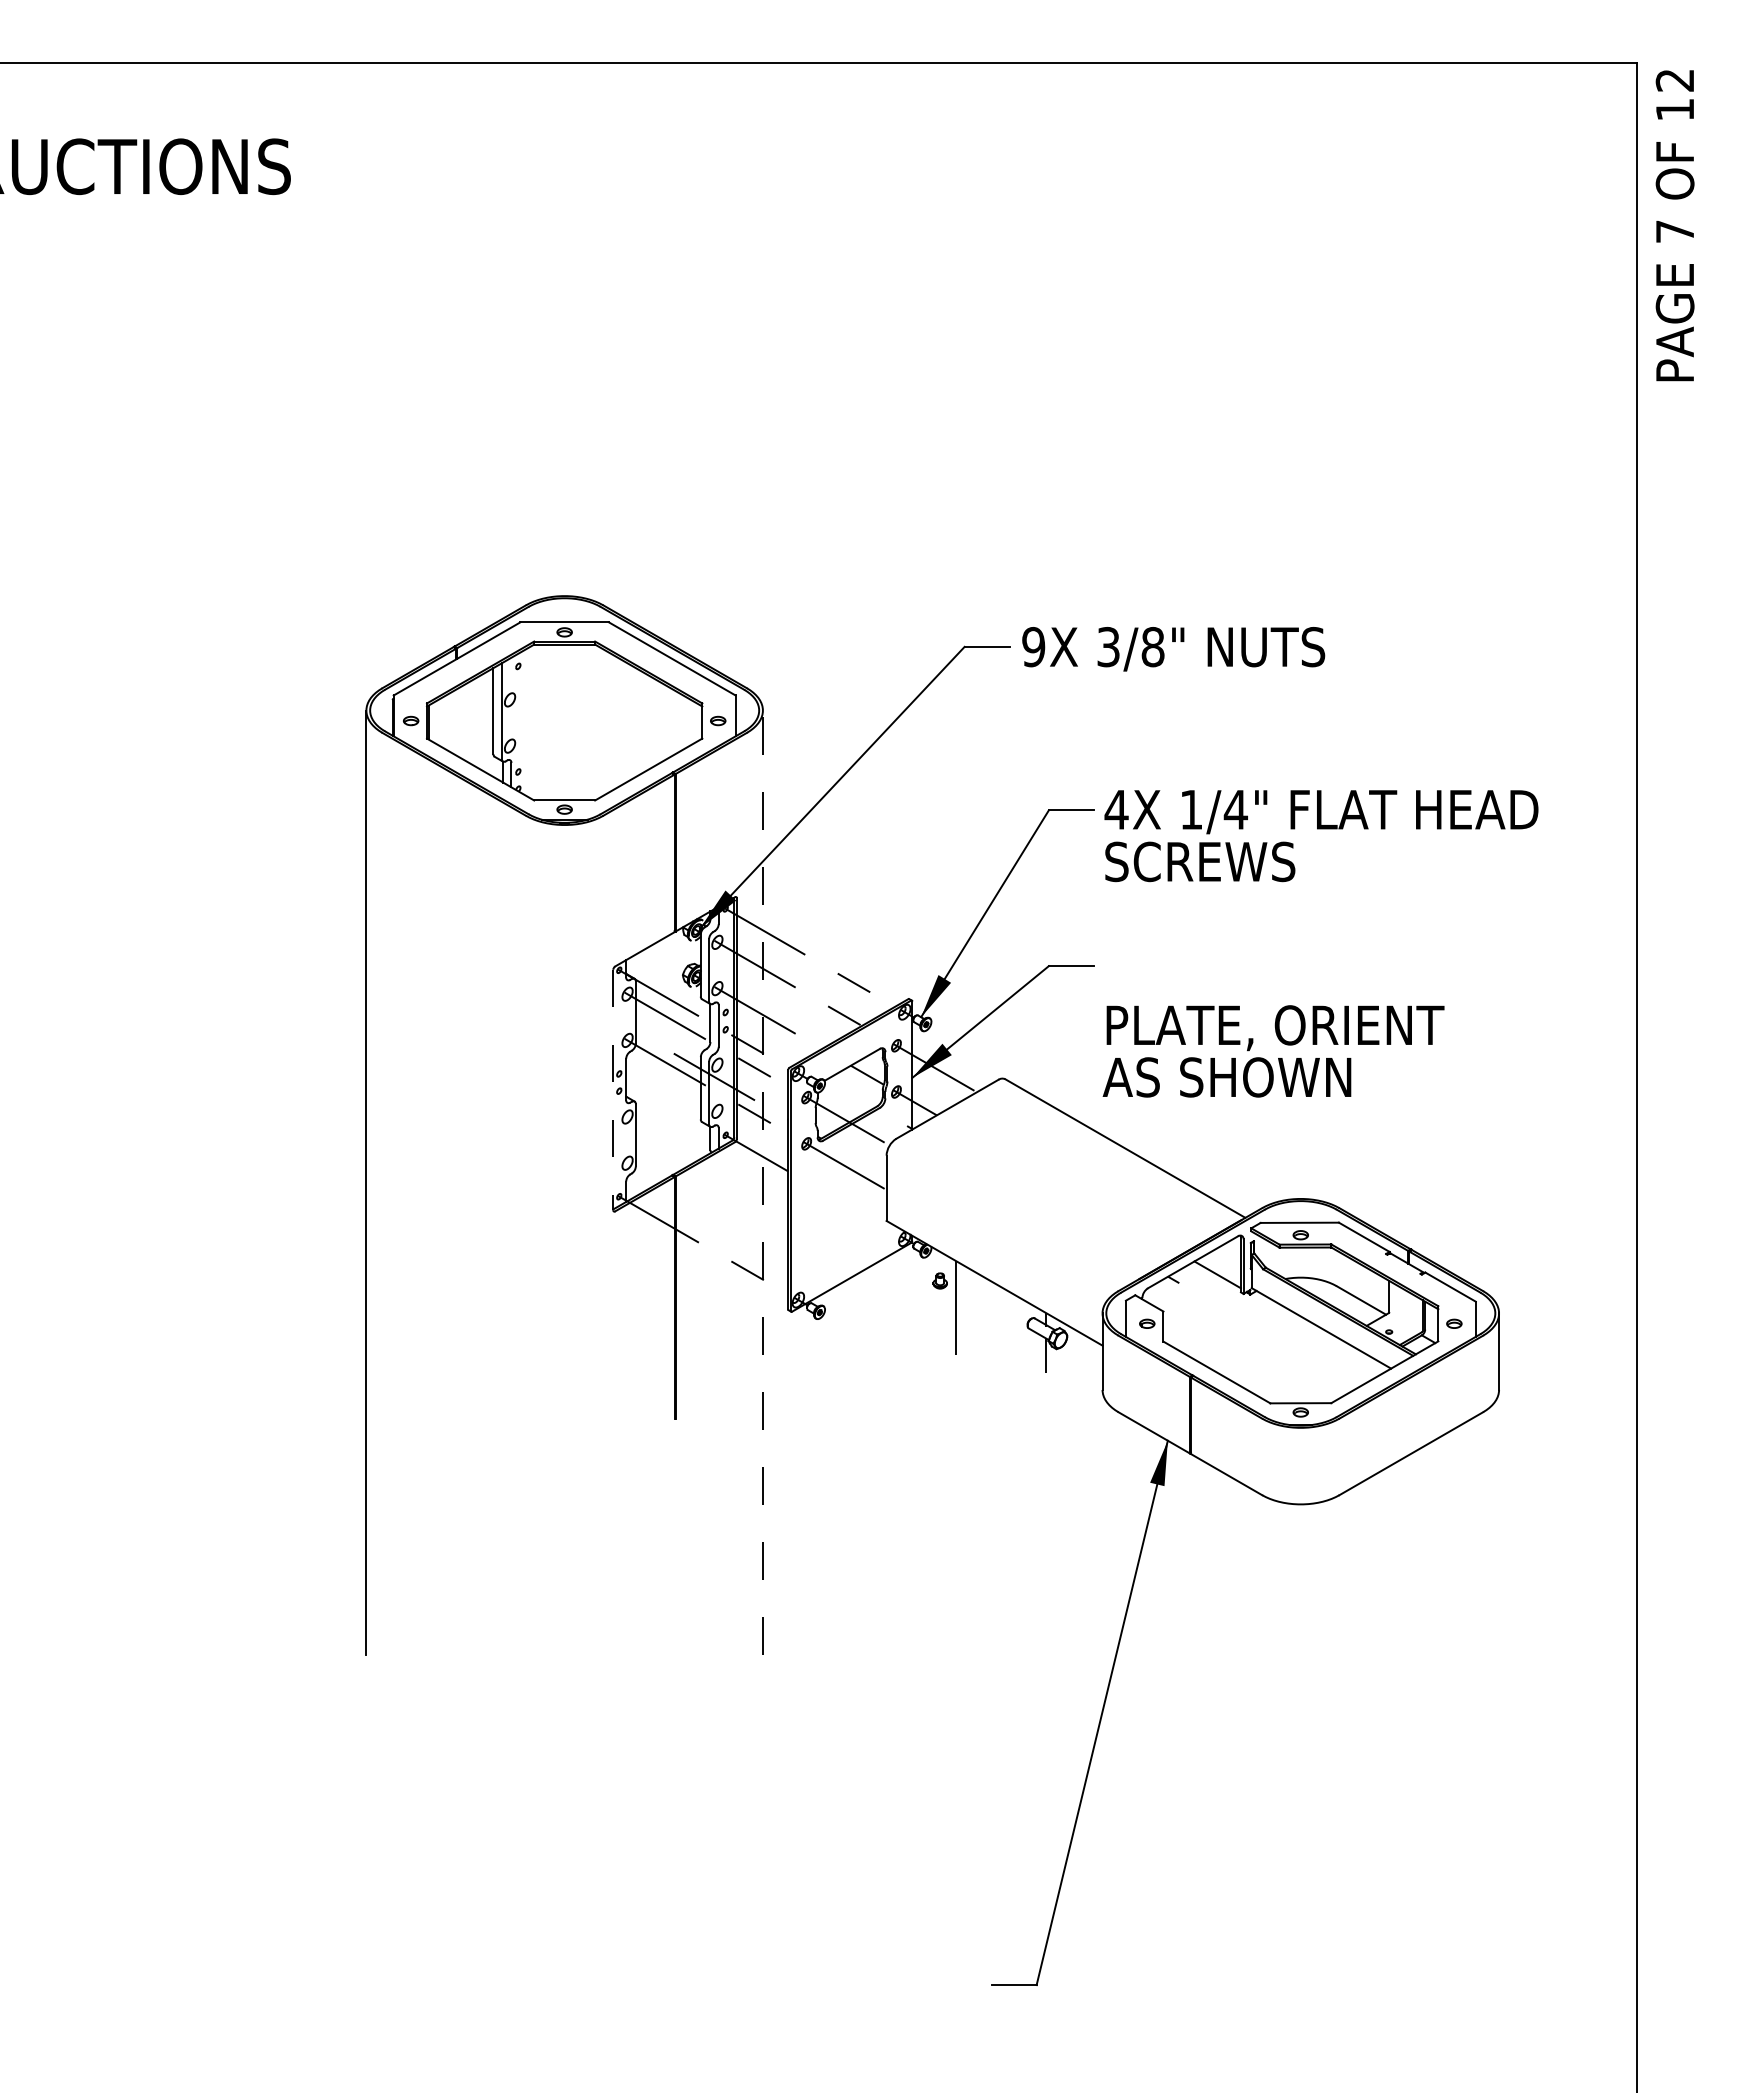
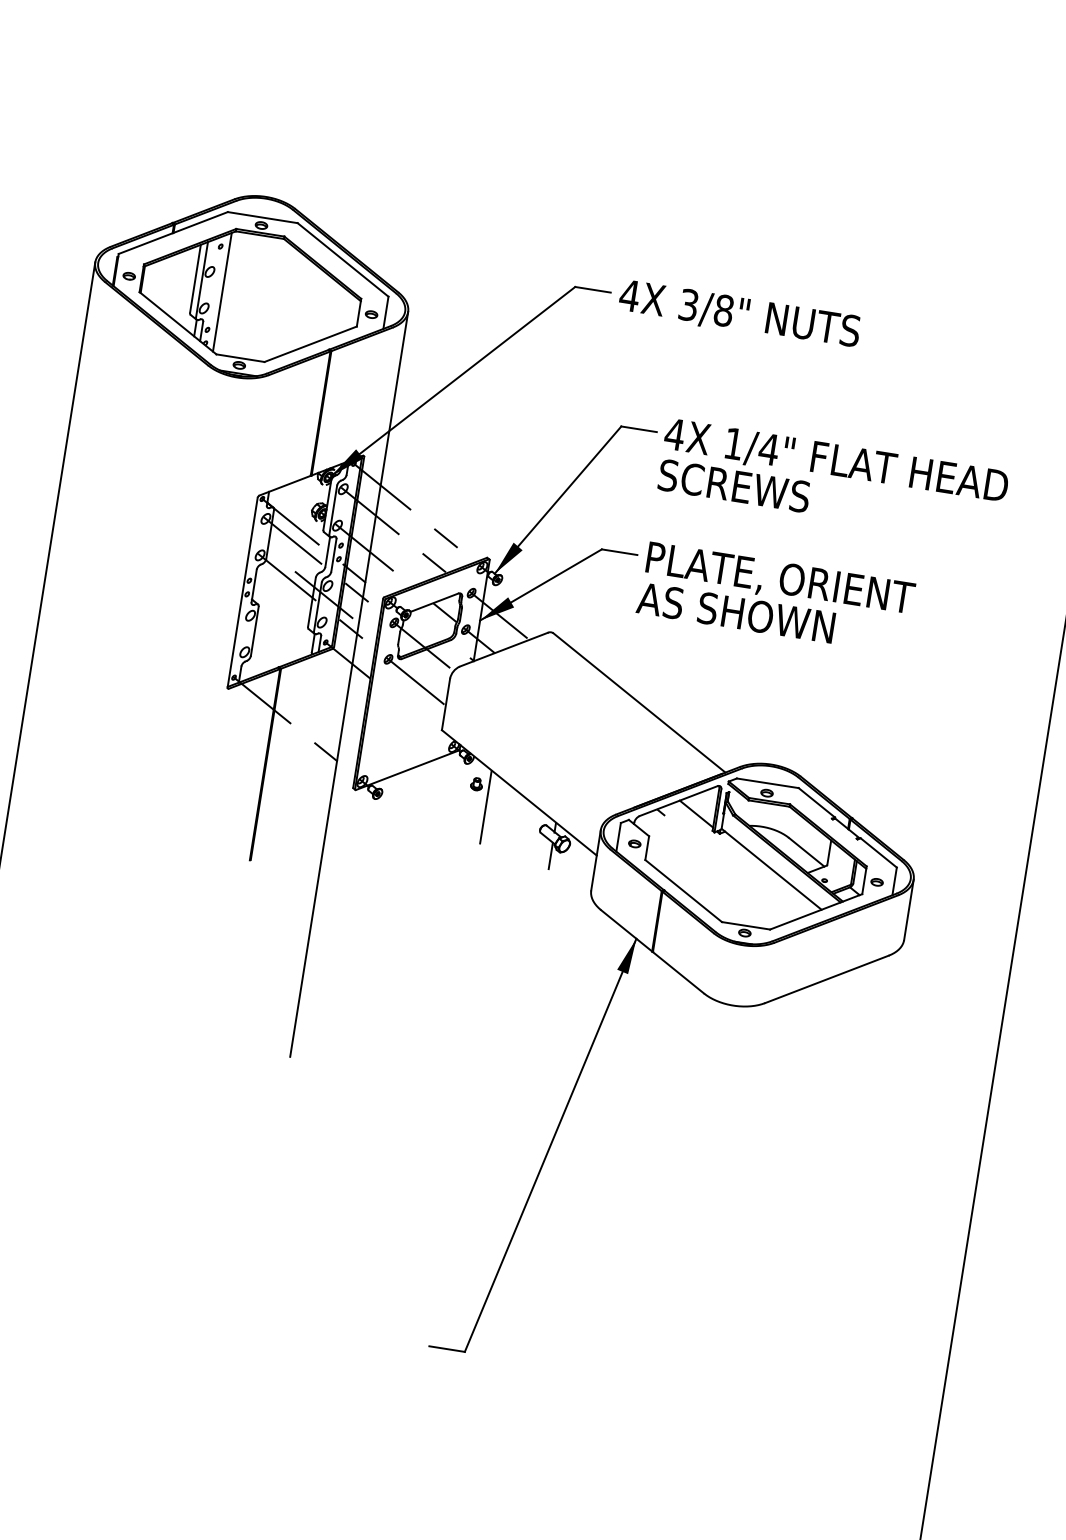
text: (1033, 646) -> (629, 295), 9X -> 4X
line: (529, 722) -> (222, 292), added
text: (1273, 1051) -> (775, 598), moved
line: (613, 1090) -> (242, 593), dashed -> solid
line: (762, 1182) -> (348, 684), dashed -> solid

